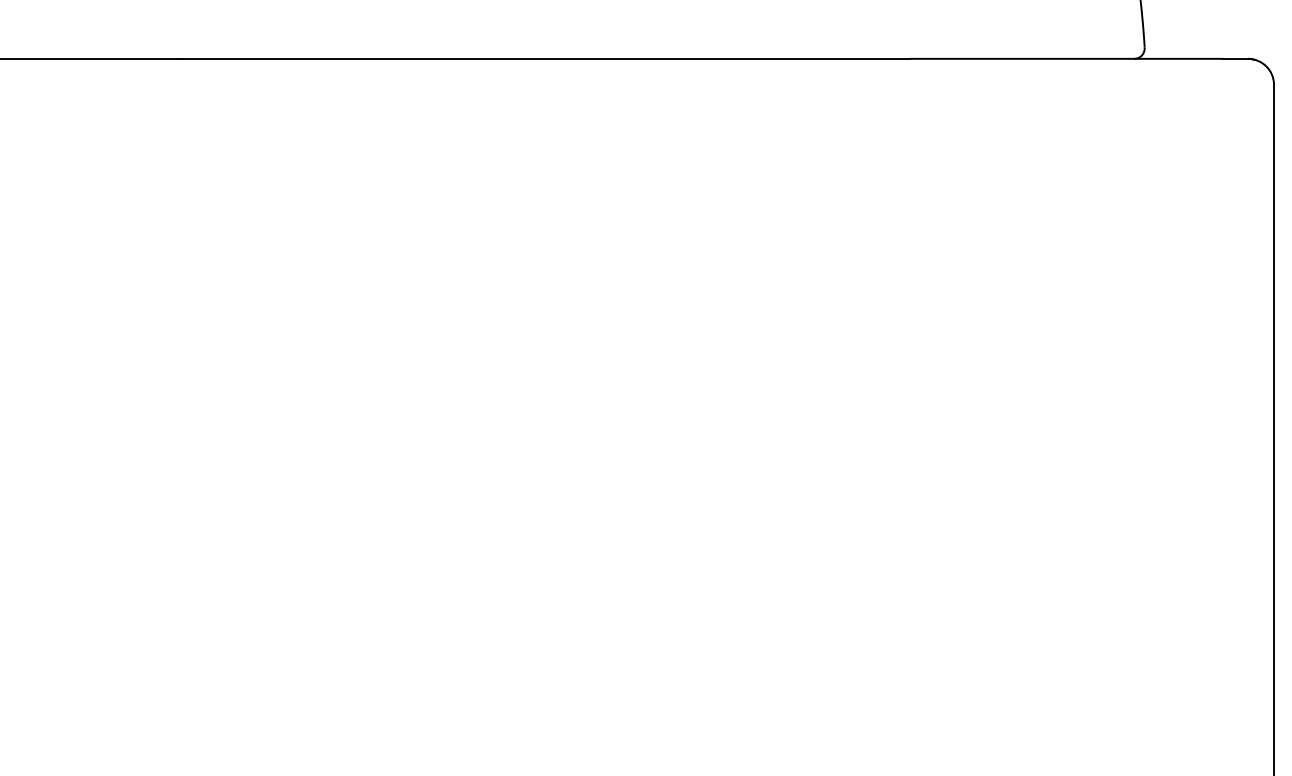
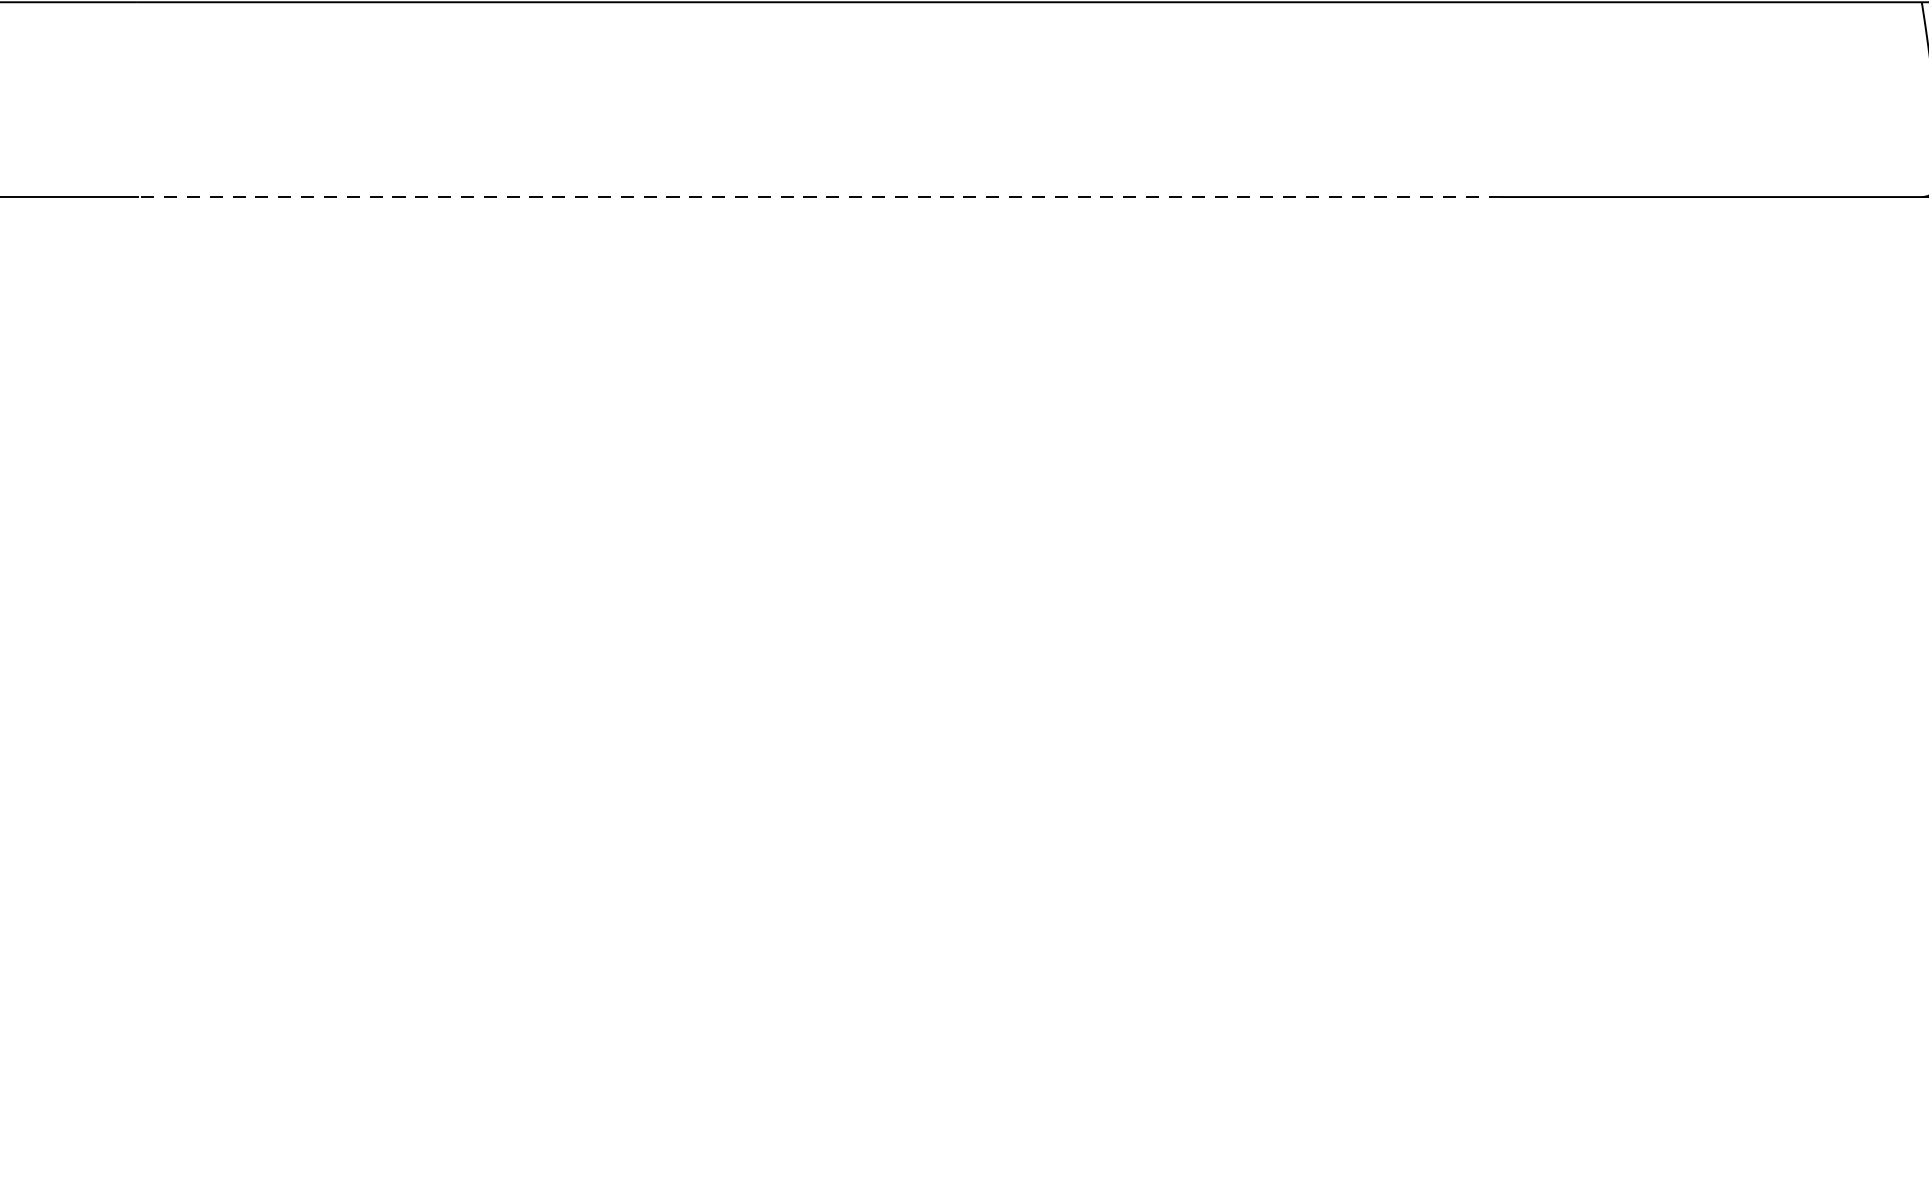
line: (544, 58) -> (818, 196), solid -> dashed

